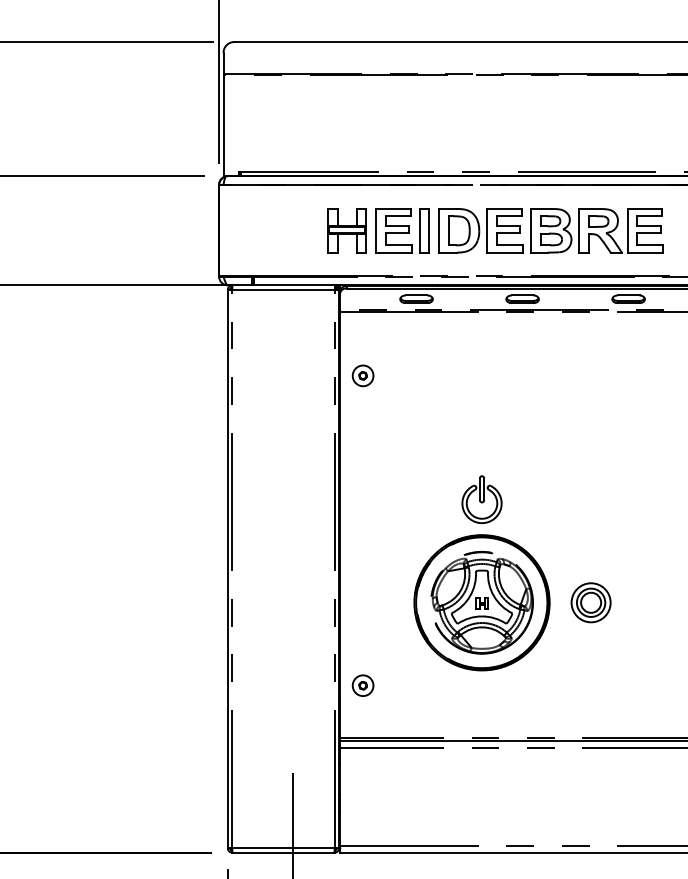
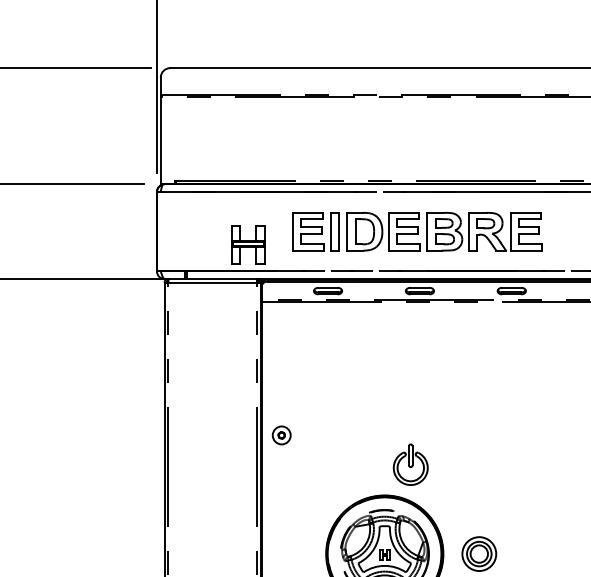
part: (346, 230) -> (247, 244), moved
part: (362, 375) -> (281, 435), moved
part: (481, 499) -> (410, 464), moved

